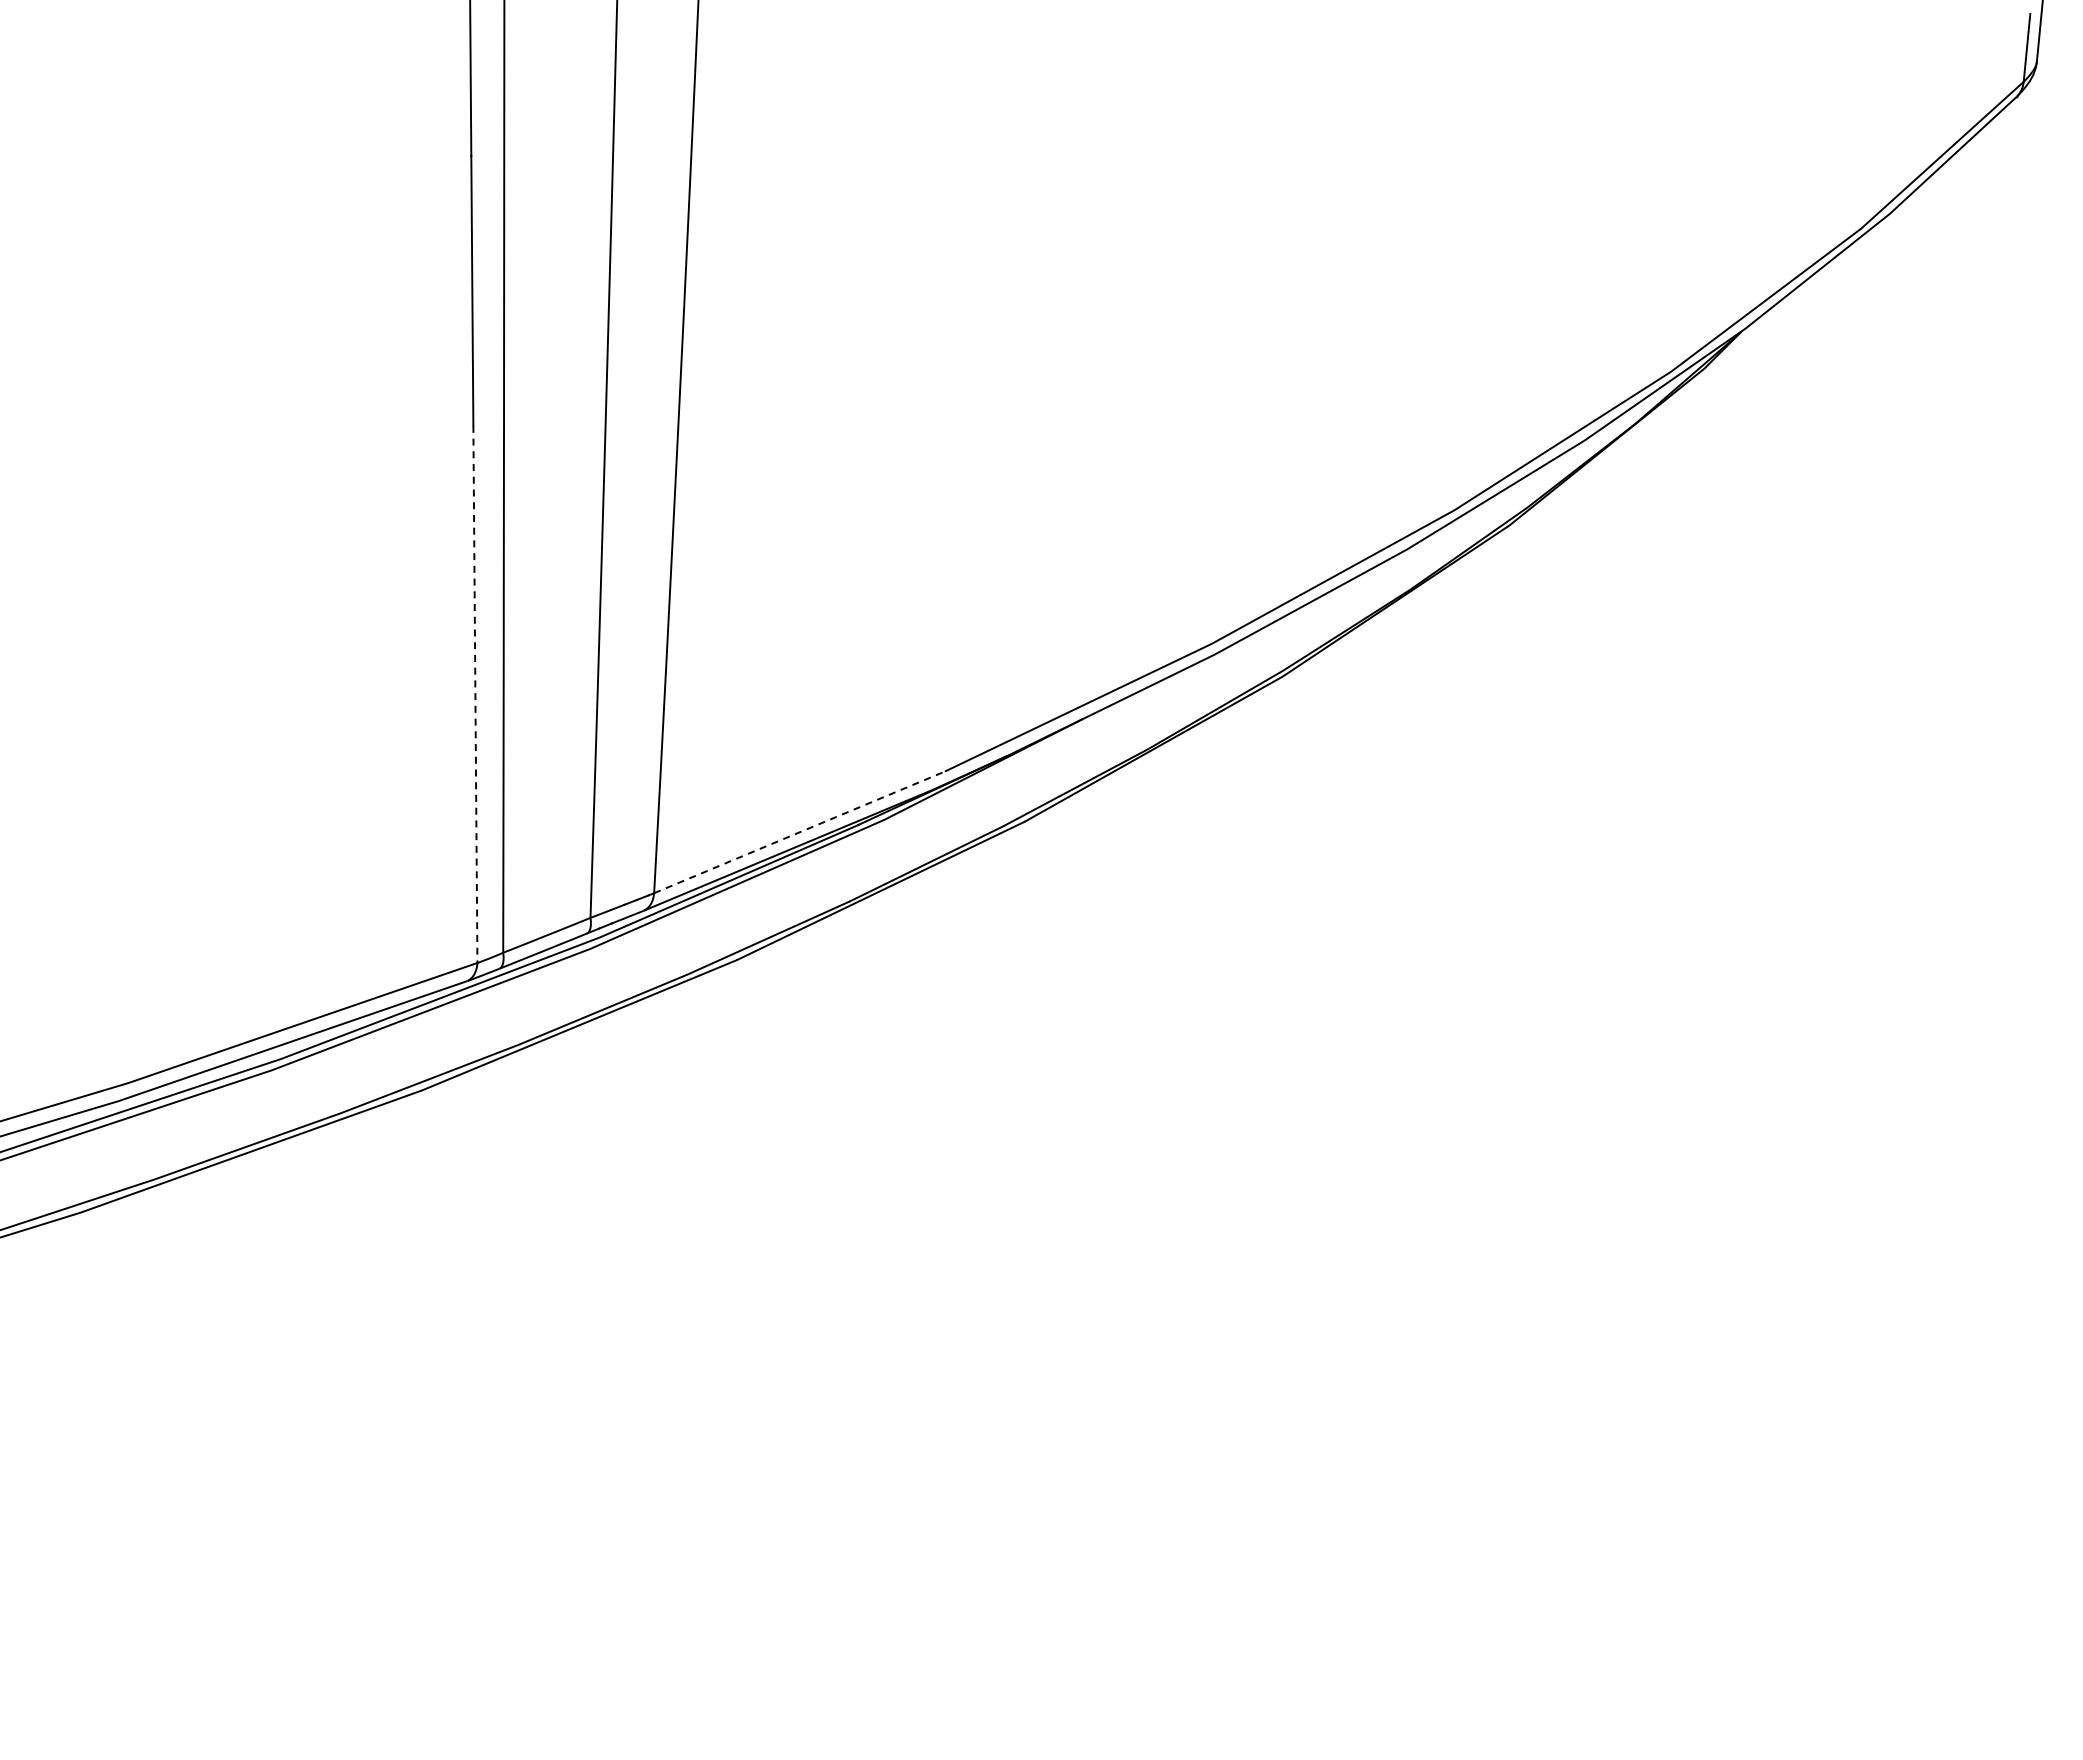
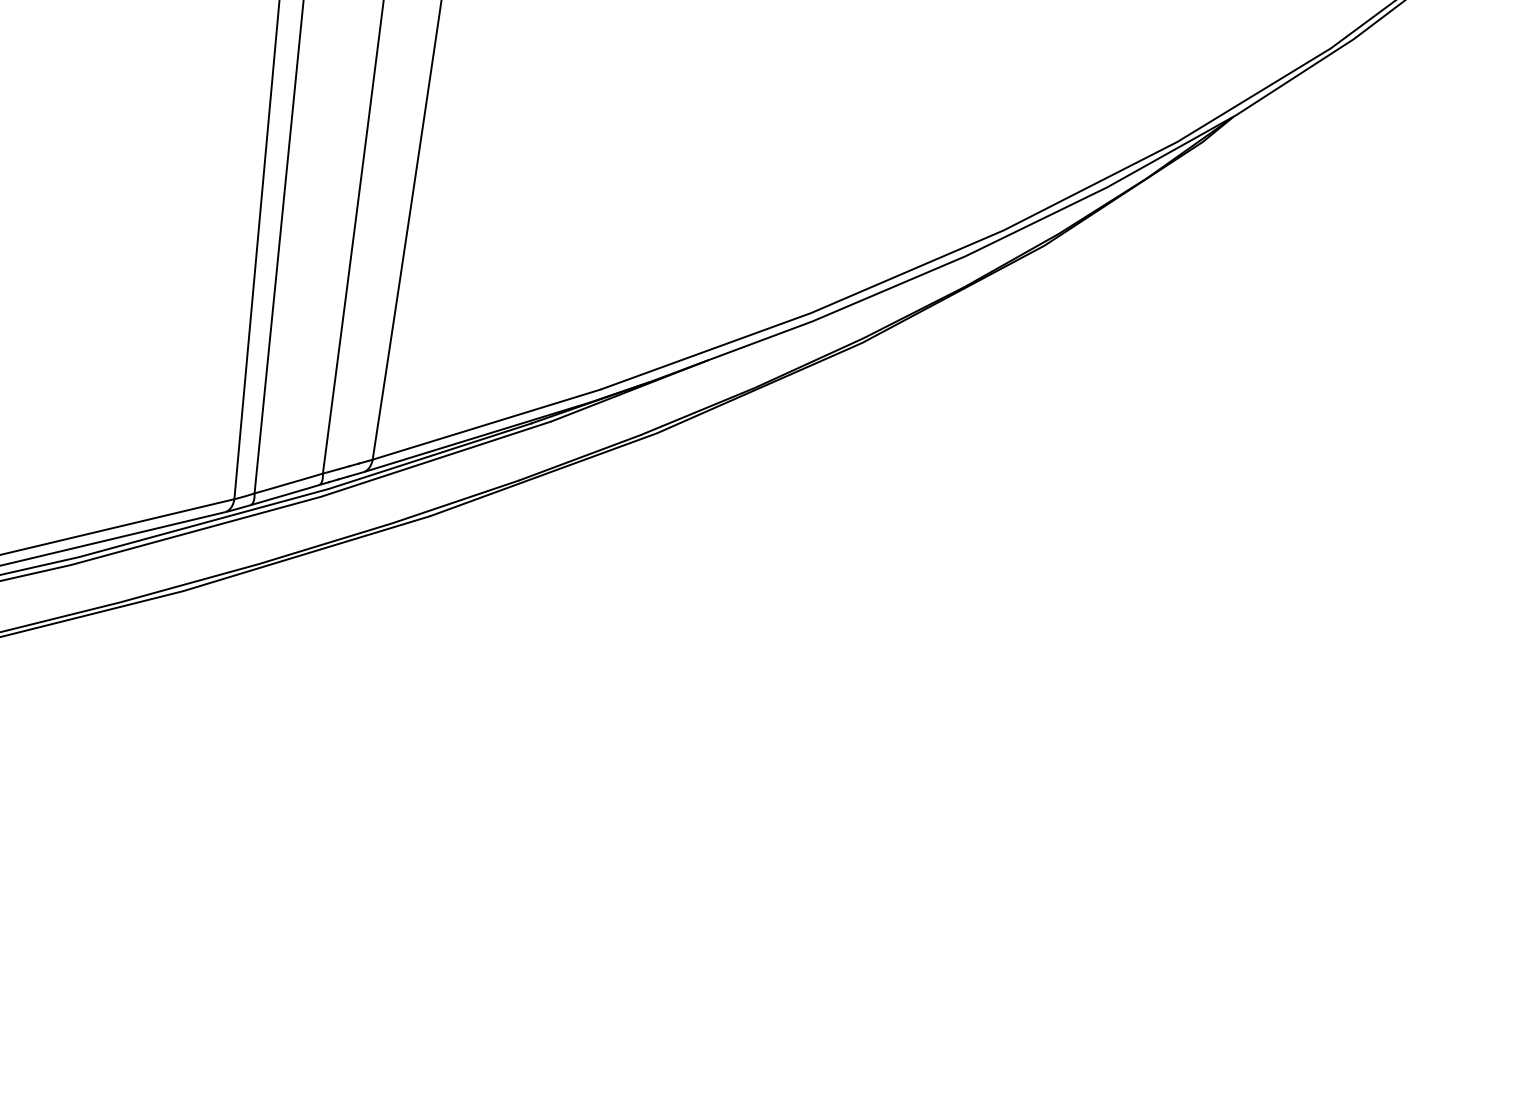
line: (475, 695) -> (252, 297), dashed -> solid
line: (799, 832) -> (486, 424), dashed -> solid

